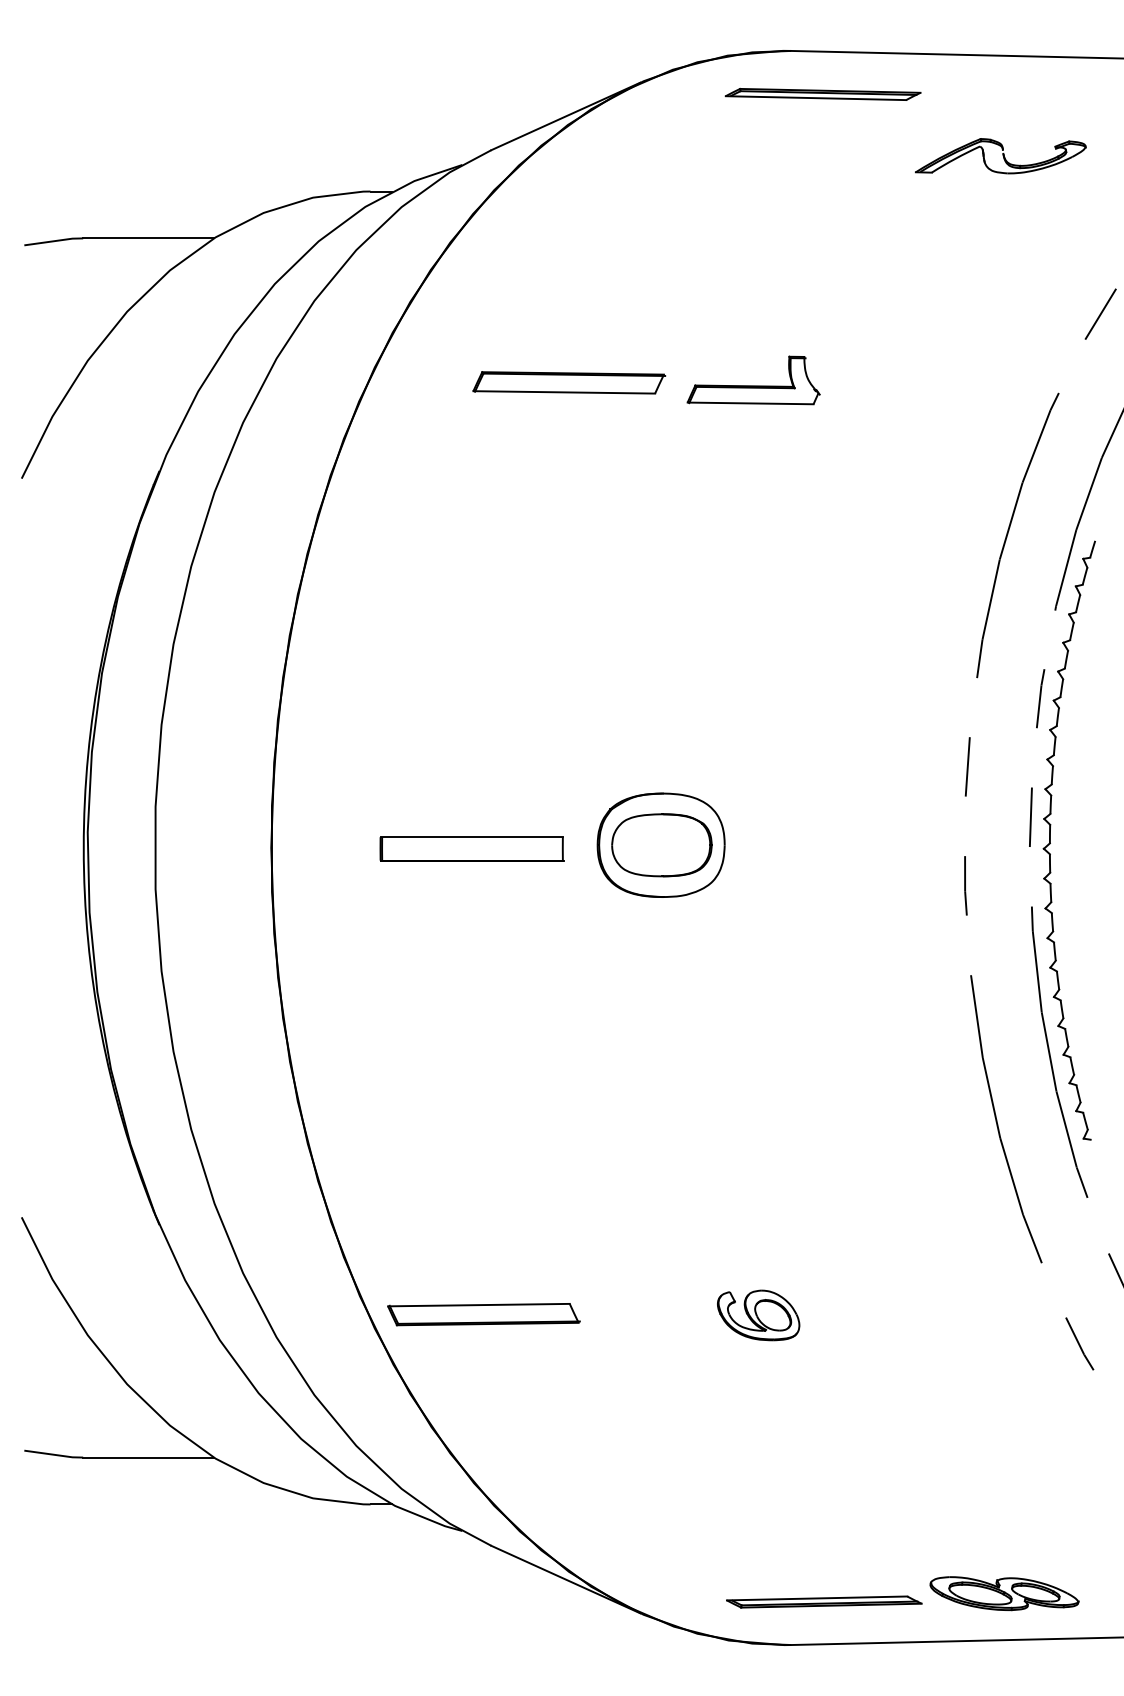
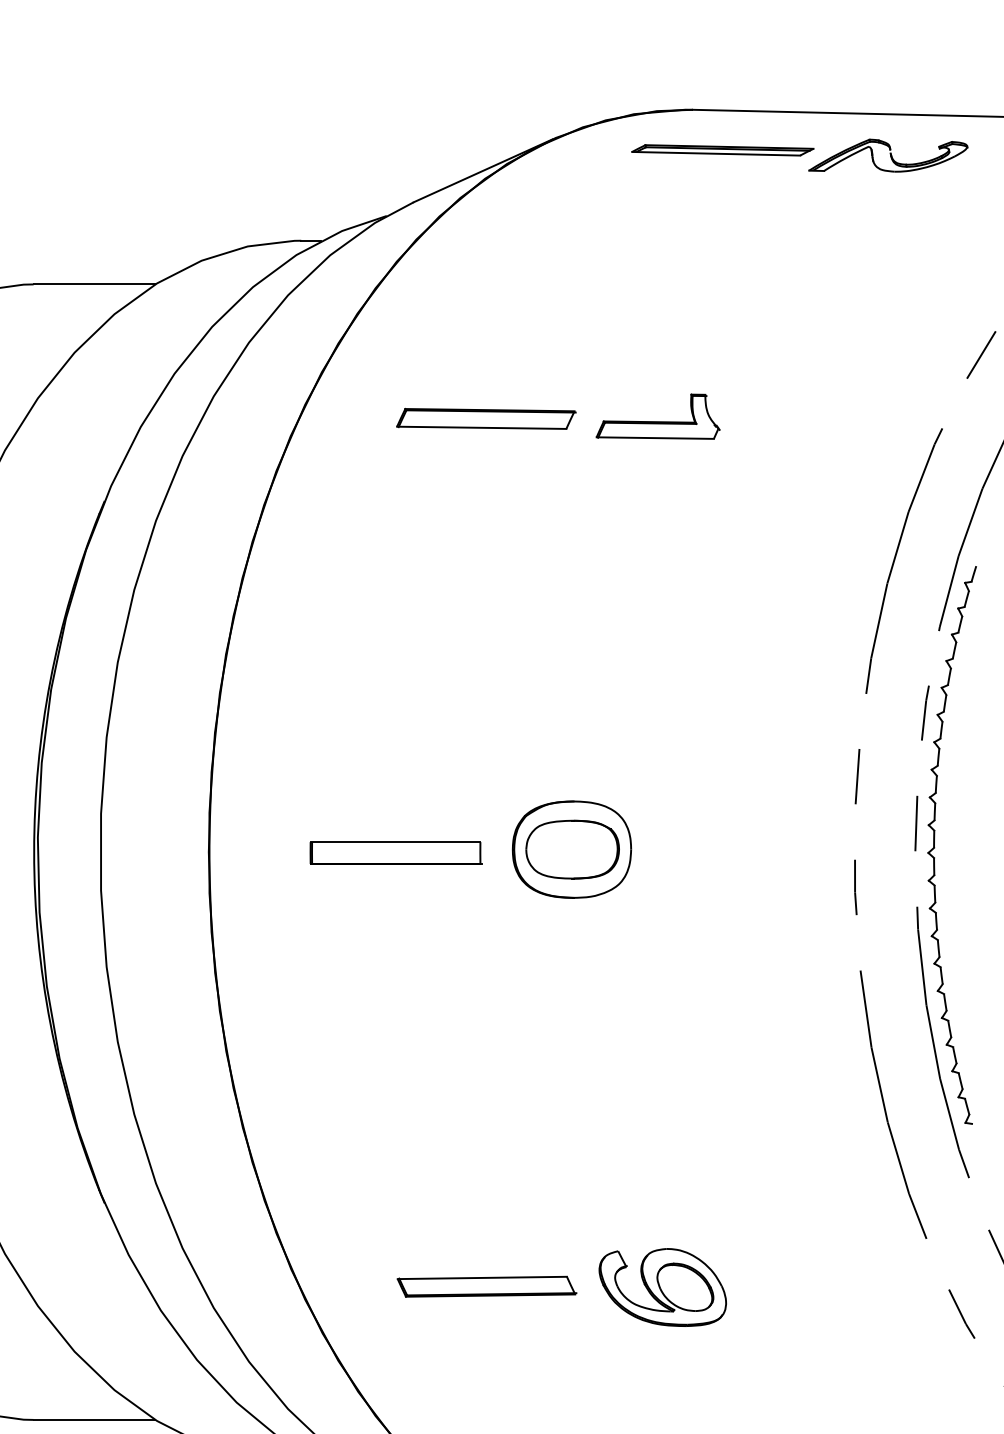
part: (1000, 156) -> (888, 155), moved
part: (483, 1314) -> (486, 1286), moved
part: (758, 1315) -> (662, 1287), size x1.67

